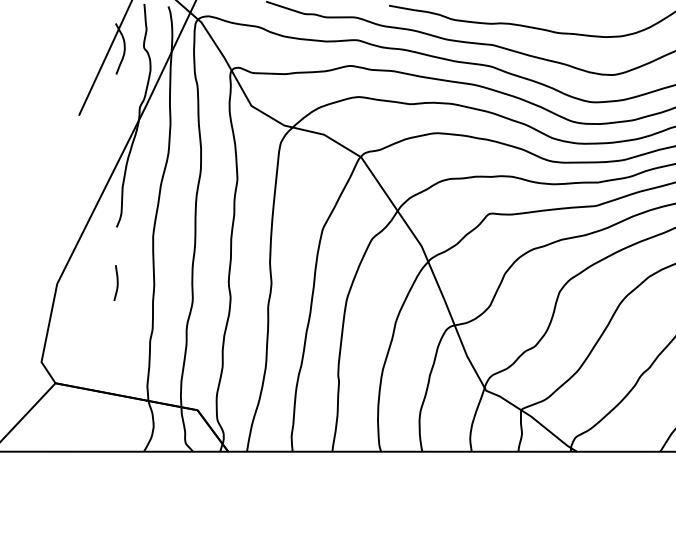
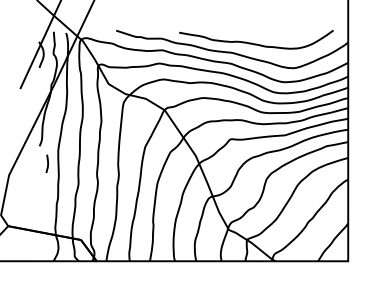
line: (116, 282) -> (47, 163), moved

